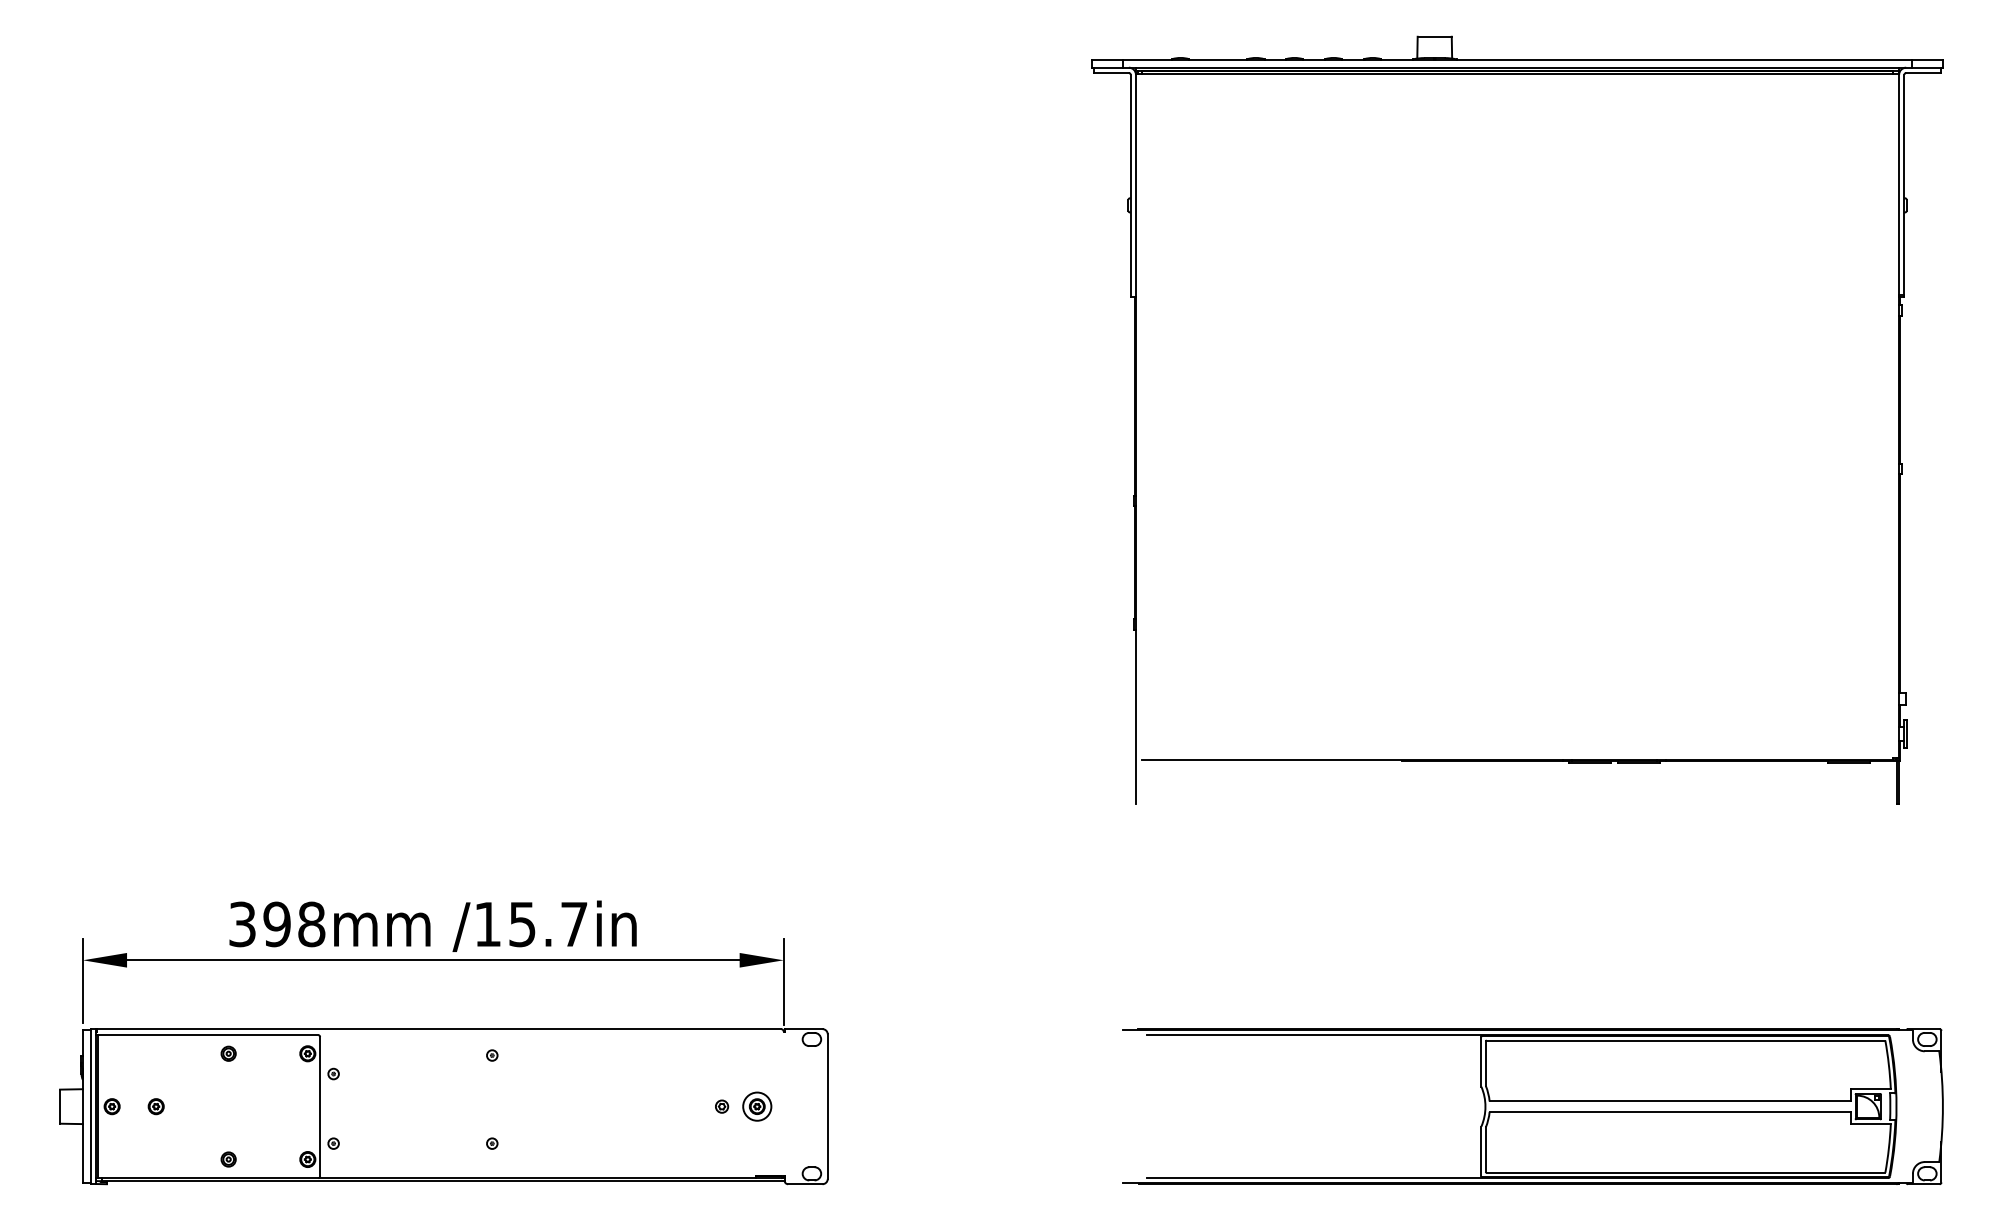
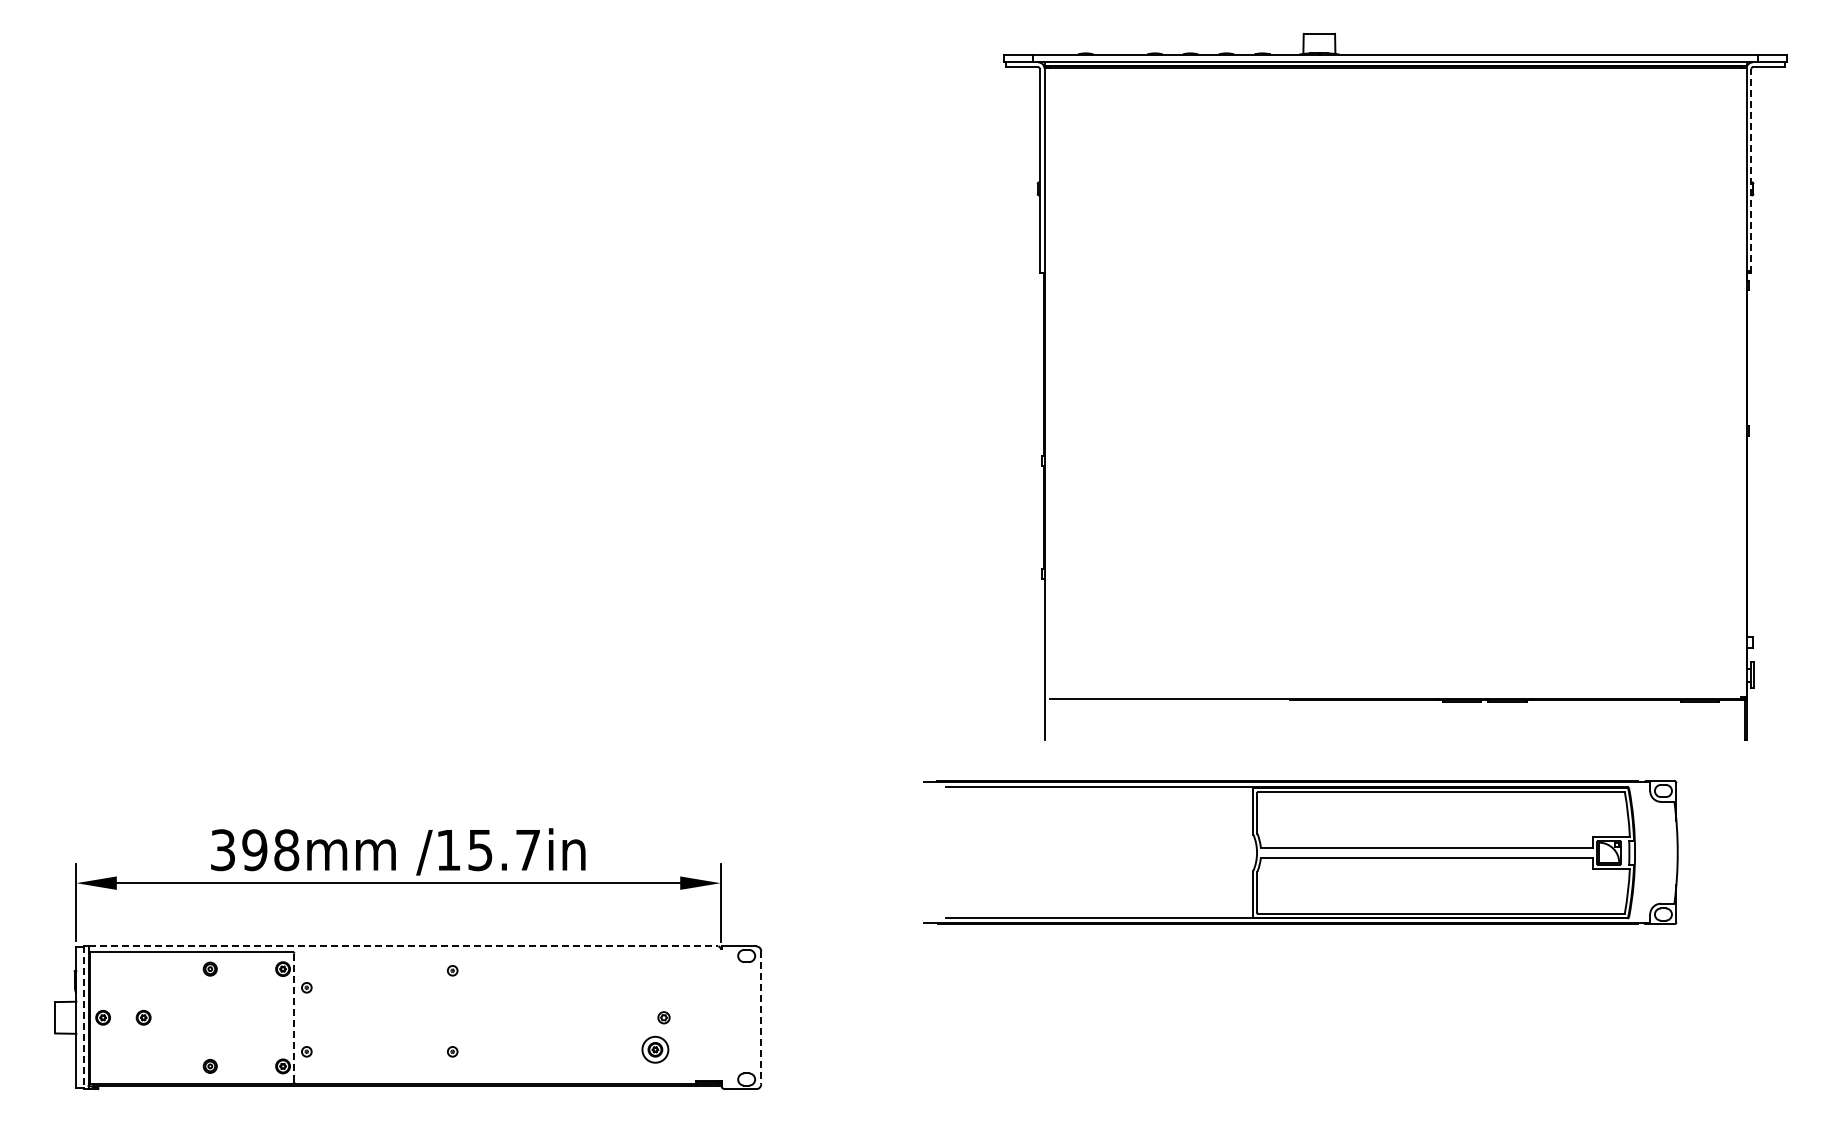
line: (1904, 185) -> (1751, 170), solid -> dashed
line: (439, 1029) -> (404, 946), solid -> dashed
line: (320, 1106) -> (294, 1017), solid -> dashed
part: (757, 1106) -> (655, 1049), moved
part: (1532, 1106) -> (1300, 852), moved
line: (90, 1107) -> (83, 1018), solid -> dashed
line: (828, 1107) -> (761, 1018), solid -> dashed

